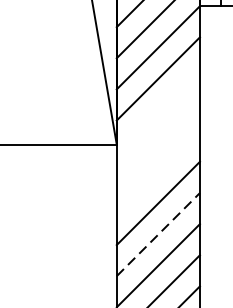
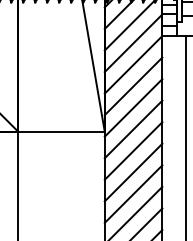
line: (158, 109) -> (133, 107), added
line: (158, 141) -> (133, 129), added
line: (158, 171) -> (133, 150), added
line: (158, 235) -> (133, 194), dashed -> solid

